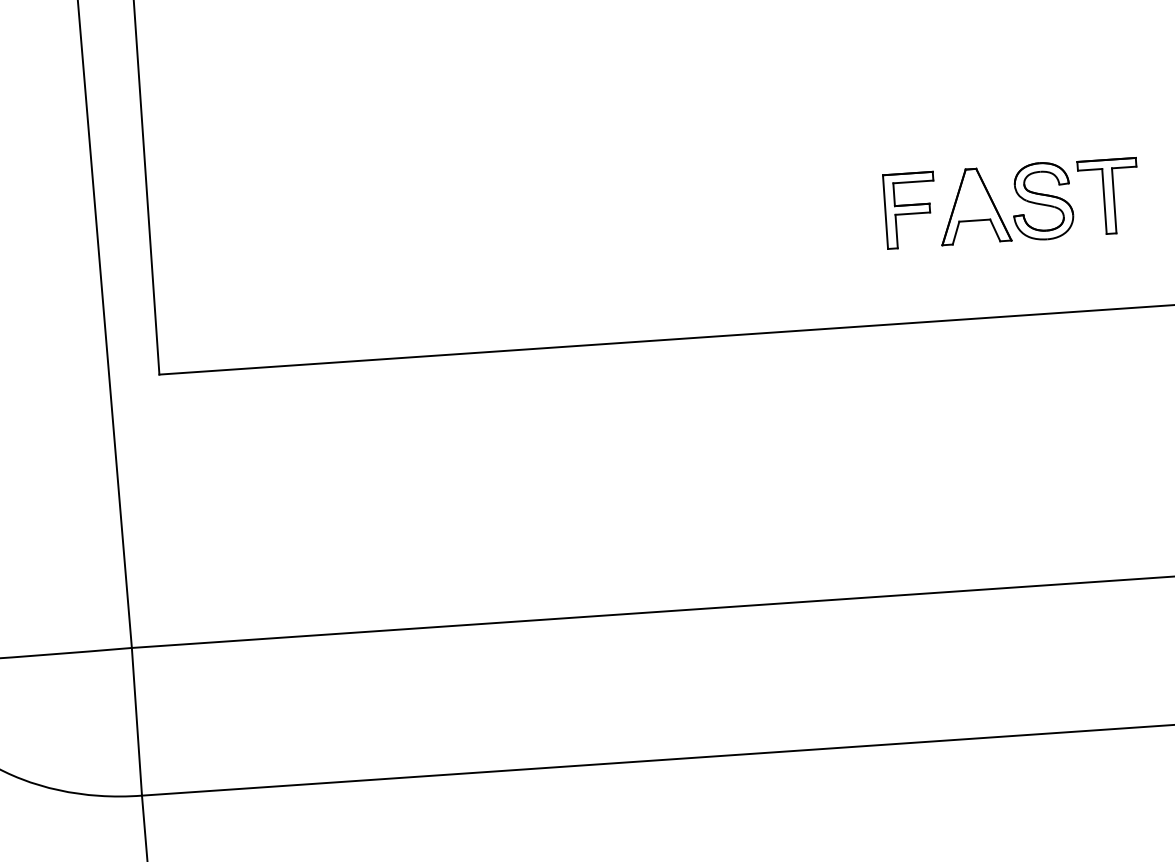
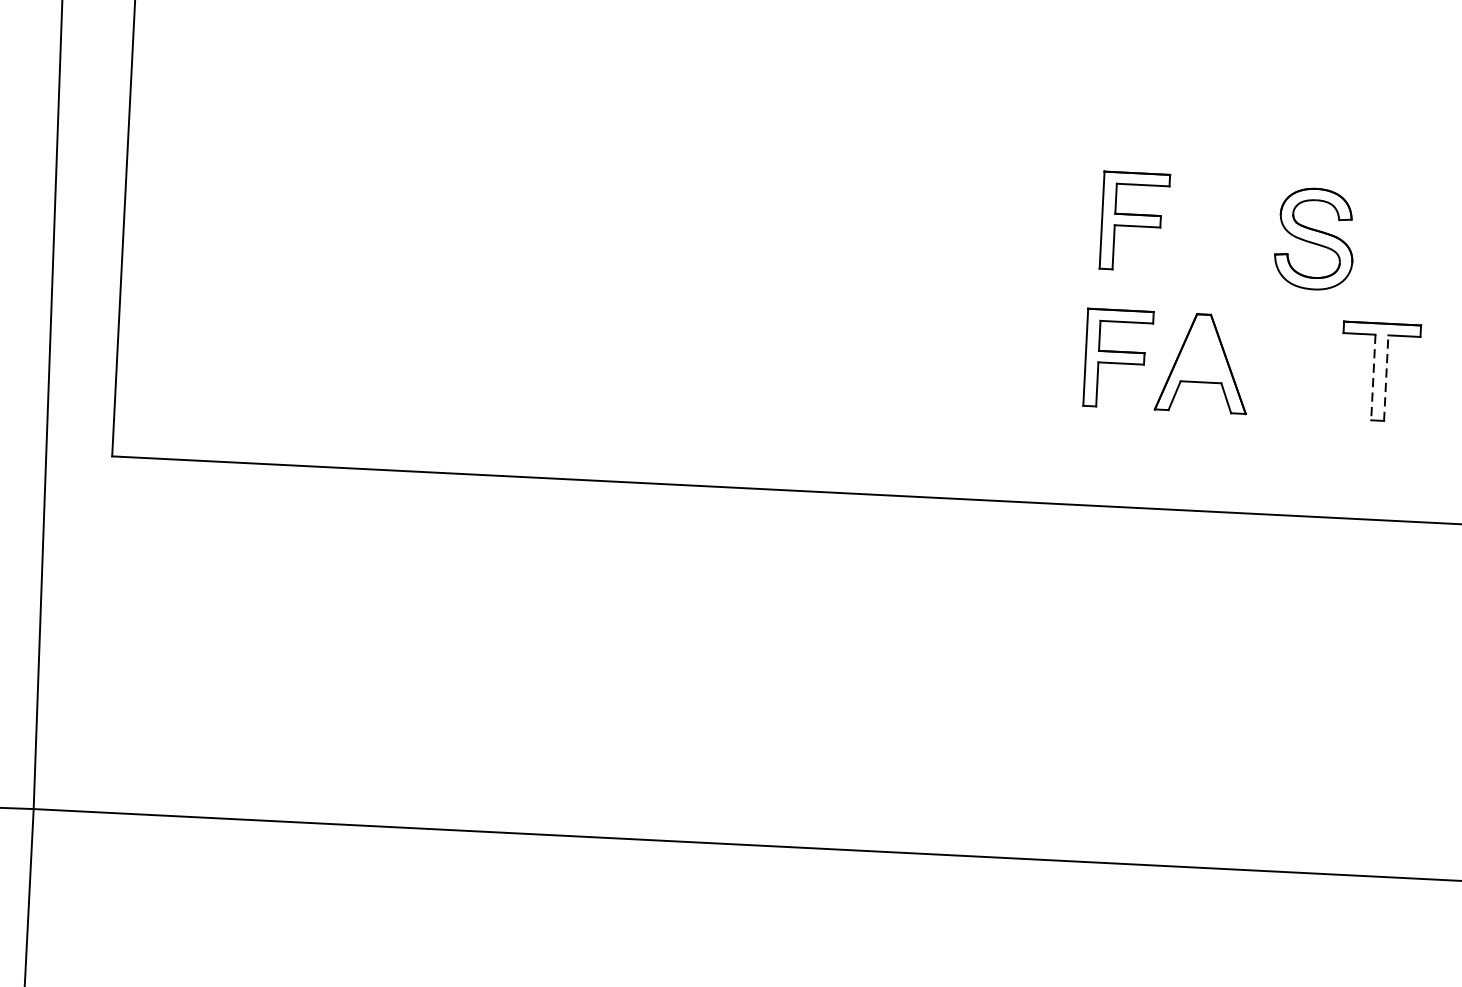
part: (908, 104) -> (1132, 220), added
line: (1114, 200) -> (1386, 377), solid -> dashed
part: (1043, 201) -> (1315, 239), moved
line: (1104, 201) -> (1373, 377), solid -> dashed

